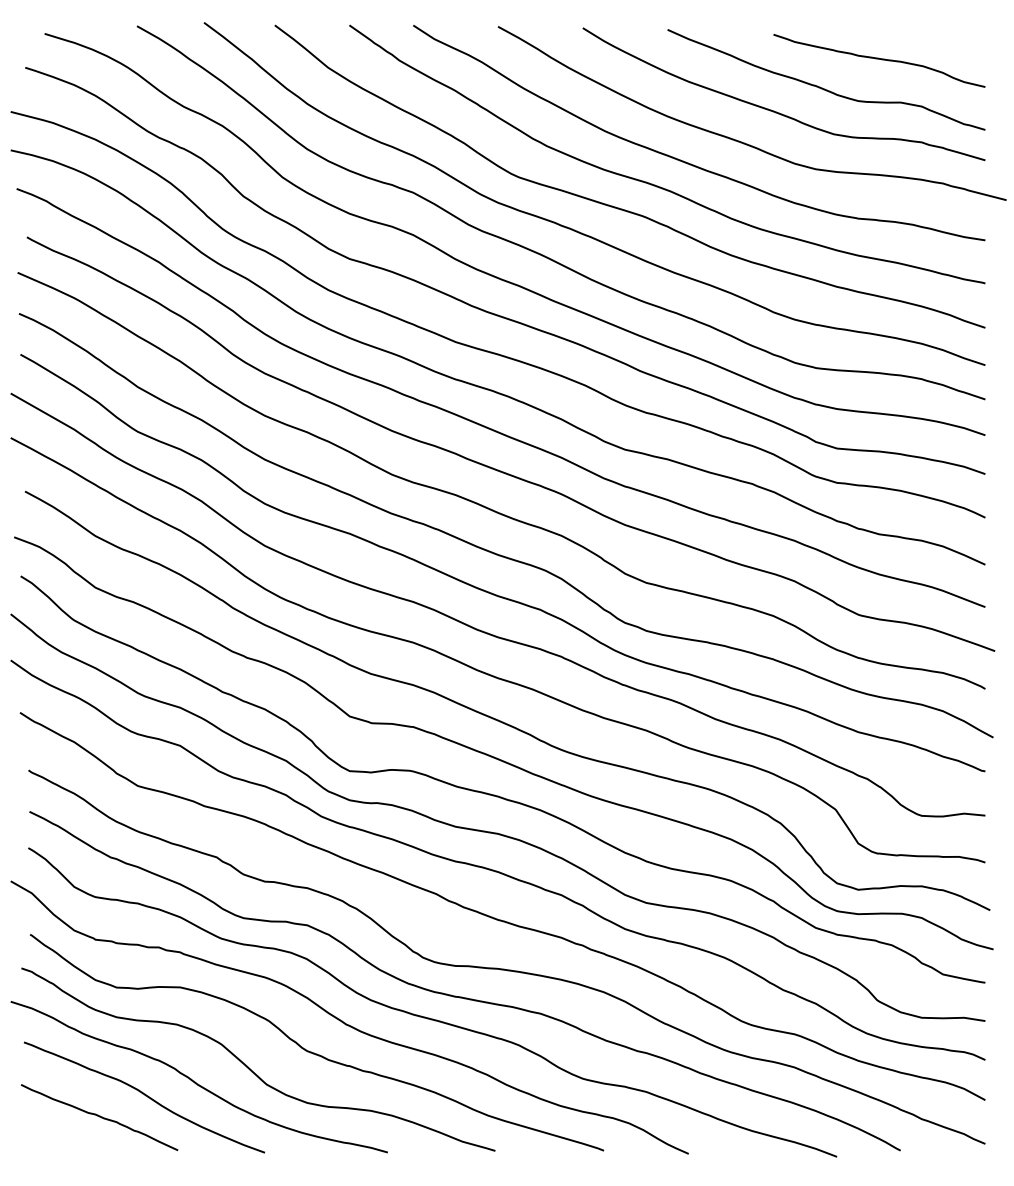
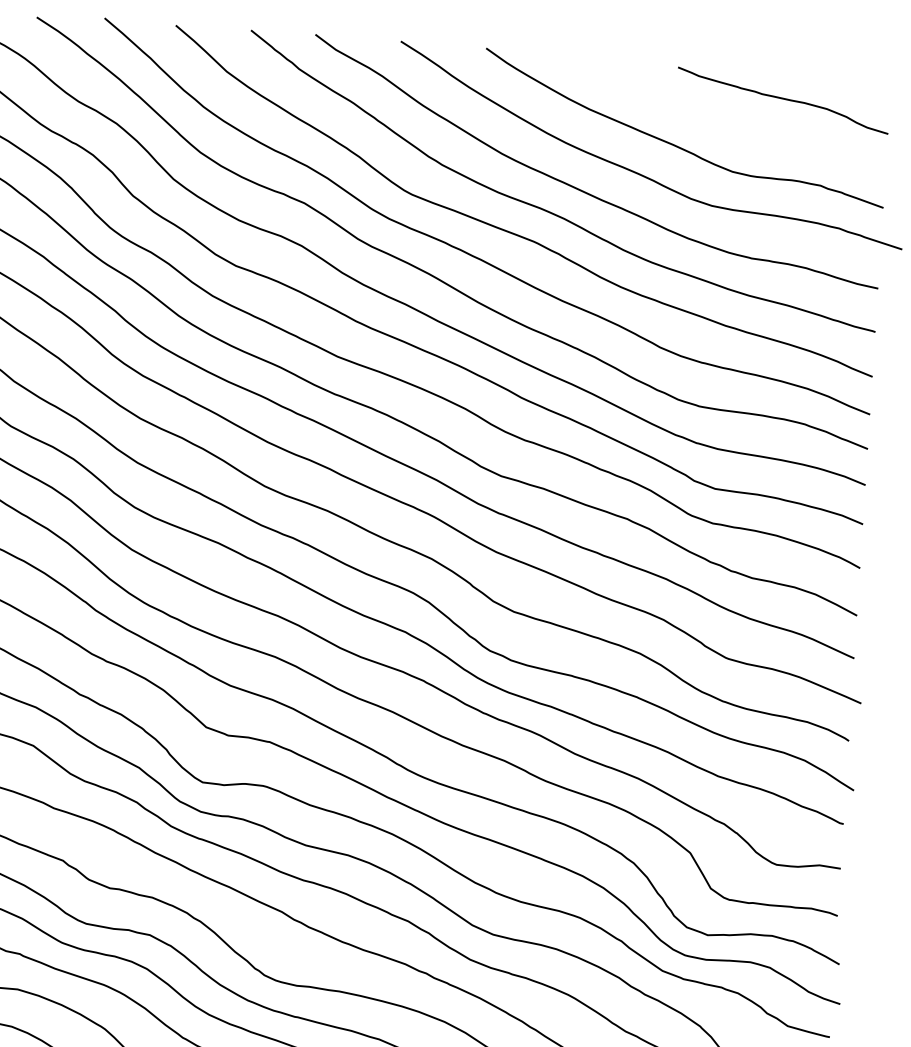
curve: (822, 87) -> (724, 123), removed

